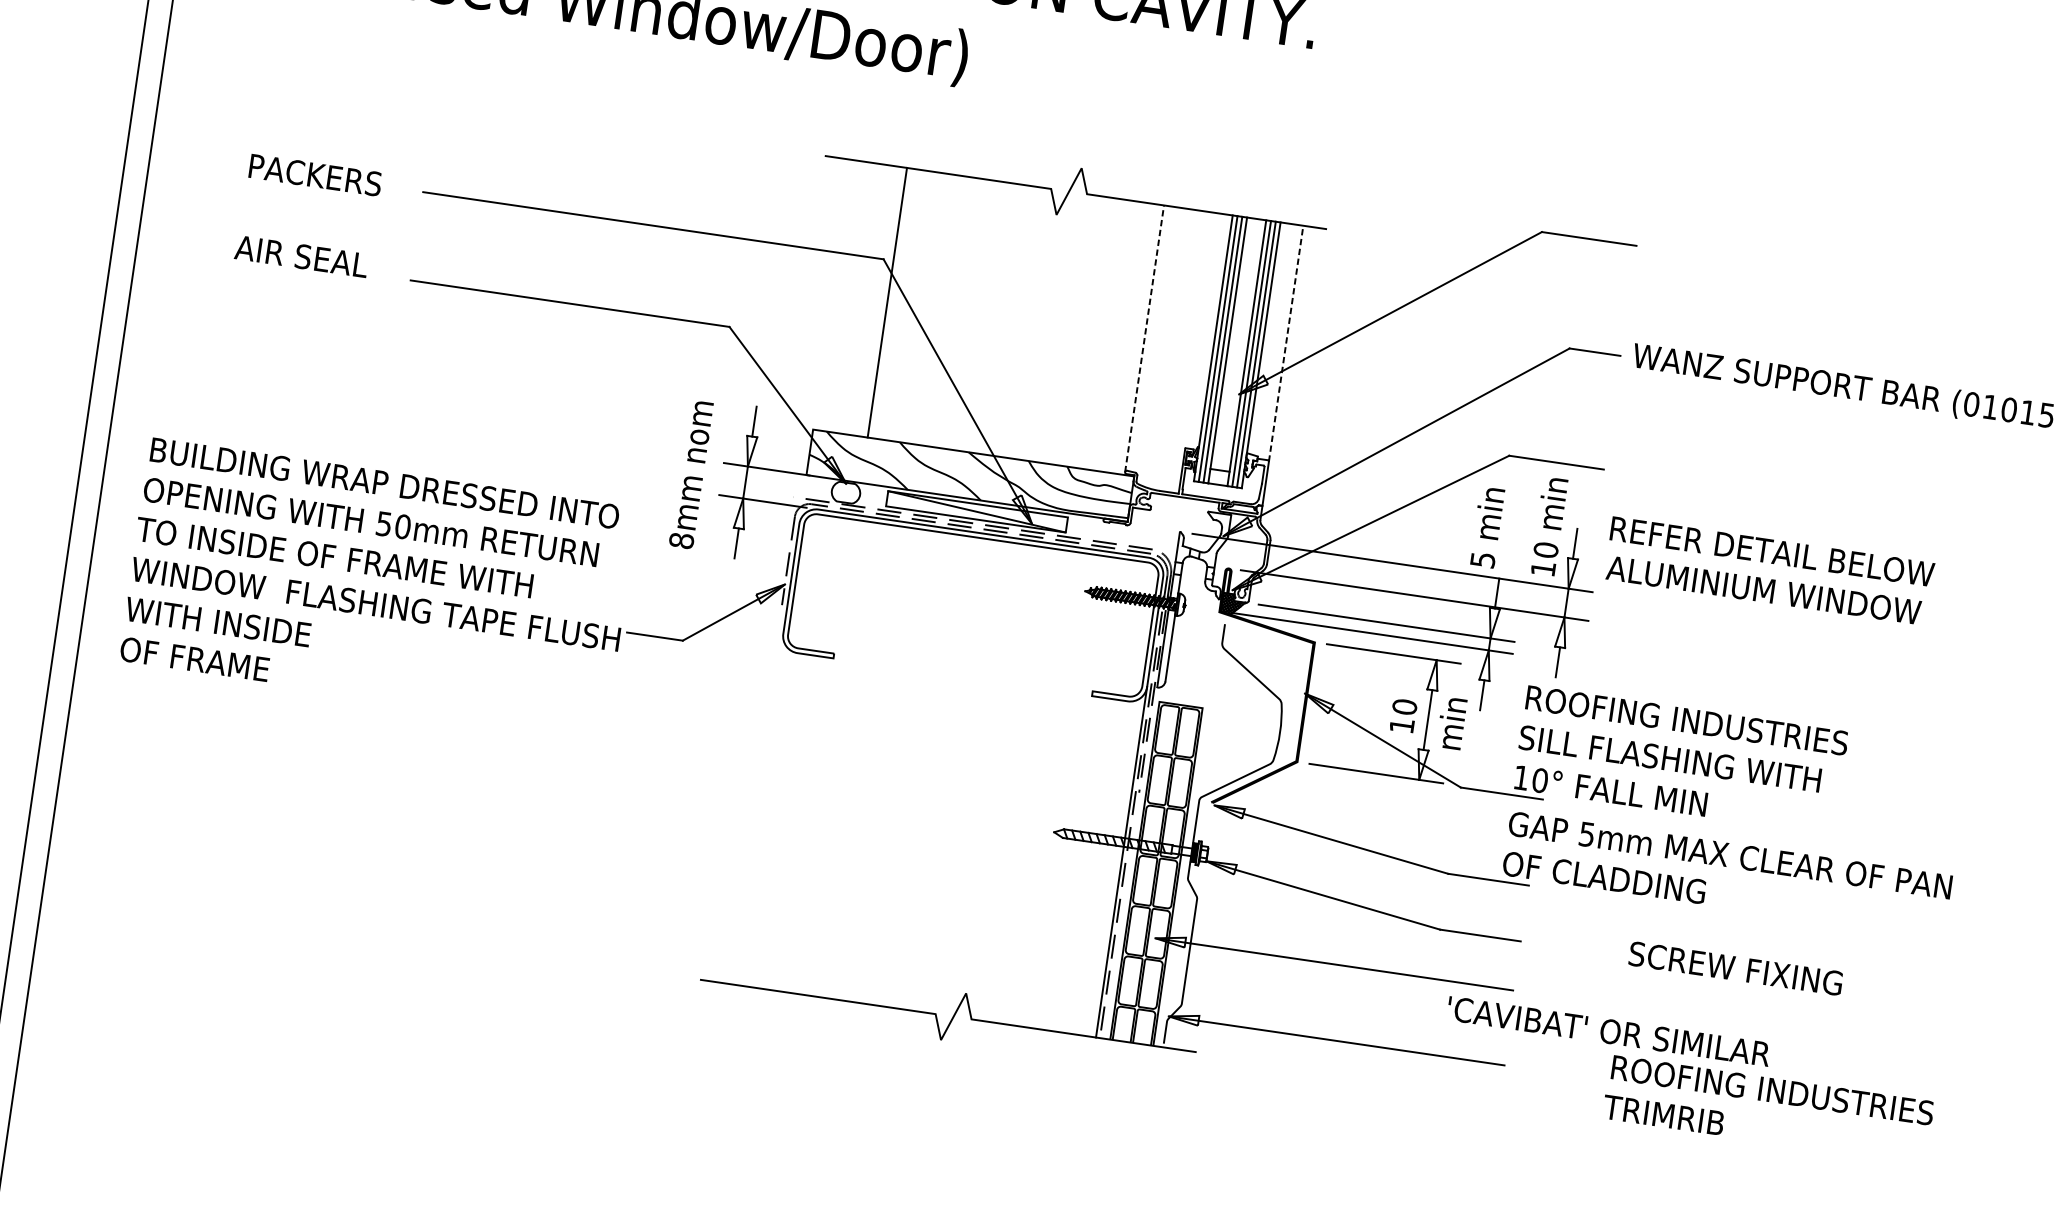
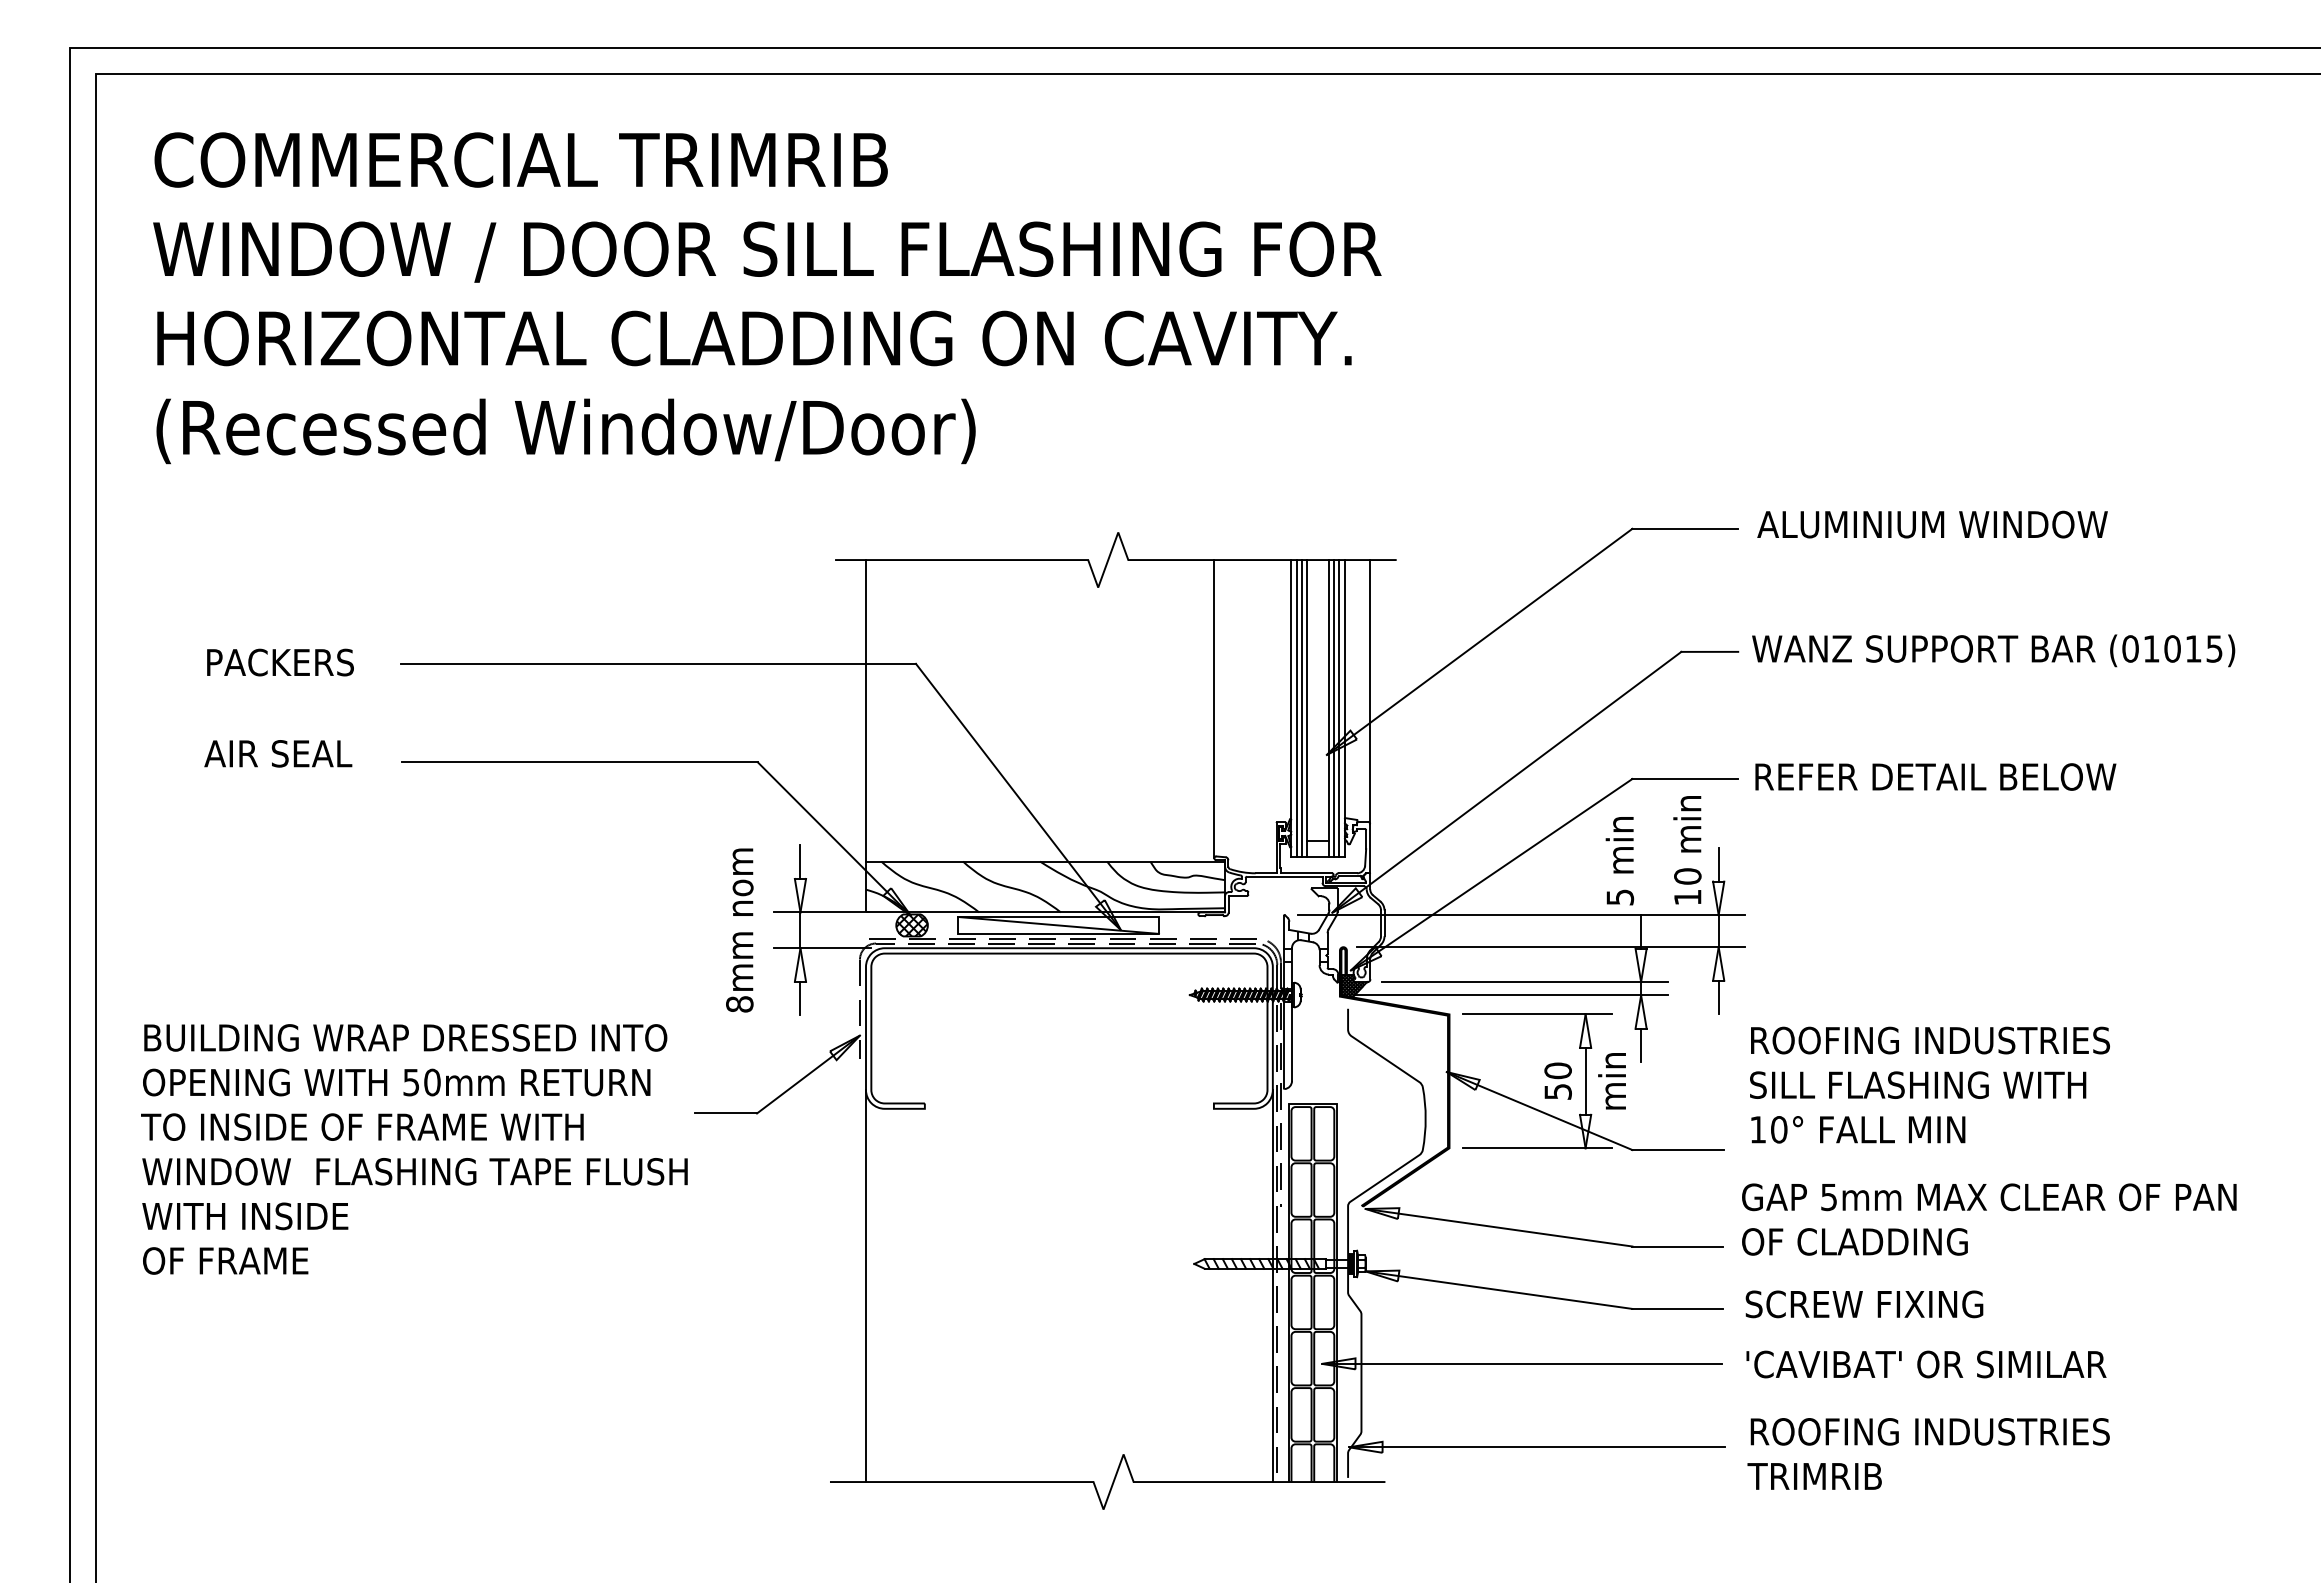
line: (887, 302) -> (866, 710), moved
line: (1144, 338) -> (1214, 708), dashed -> solid
line: (1286, 343) -> (1370, 691), dashed -> solid
hatch: (845, 492) -> (911, 925), added
text: (1772, 551) -> (1935, 776), moved
text: (378, 584) -> (414, 1149), moved
text: (1763, 590) -> (1932, 524), moved
text: (1401, 725) -> (1557, 1091), 10 -> 50
text: (1680, 759) -> (1929, 1084), moved
line: (758, 809) -> (866, 1286), added
text: (1727, 875) -> (1989, 1219), moved
text: (1735, 968) -> (1864, 1304), moved
text: (1608, 1031) -> (1926, 1364), moved
text: (1768, 1109) -> (1928, 1453), moved

